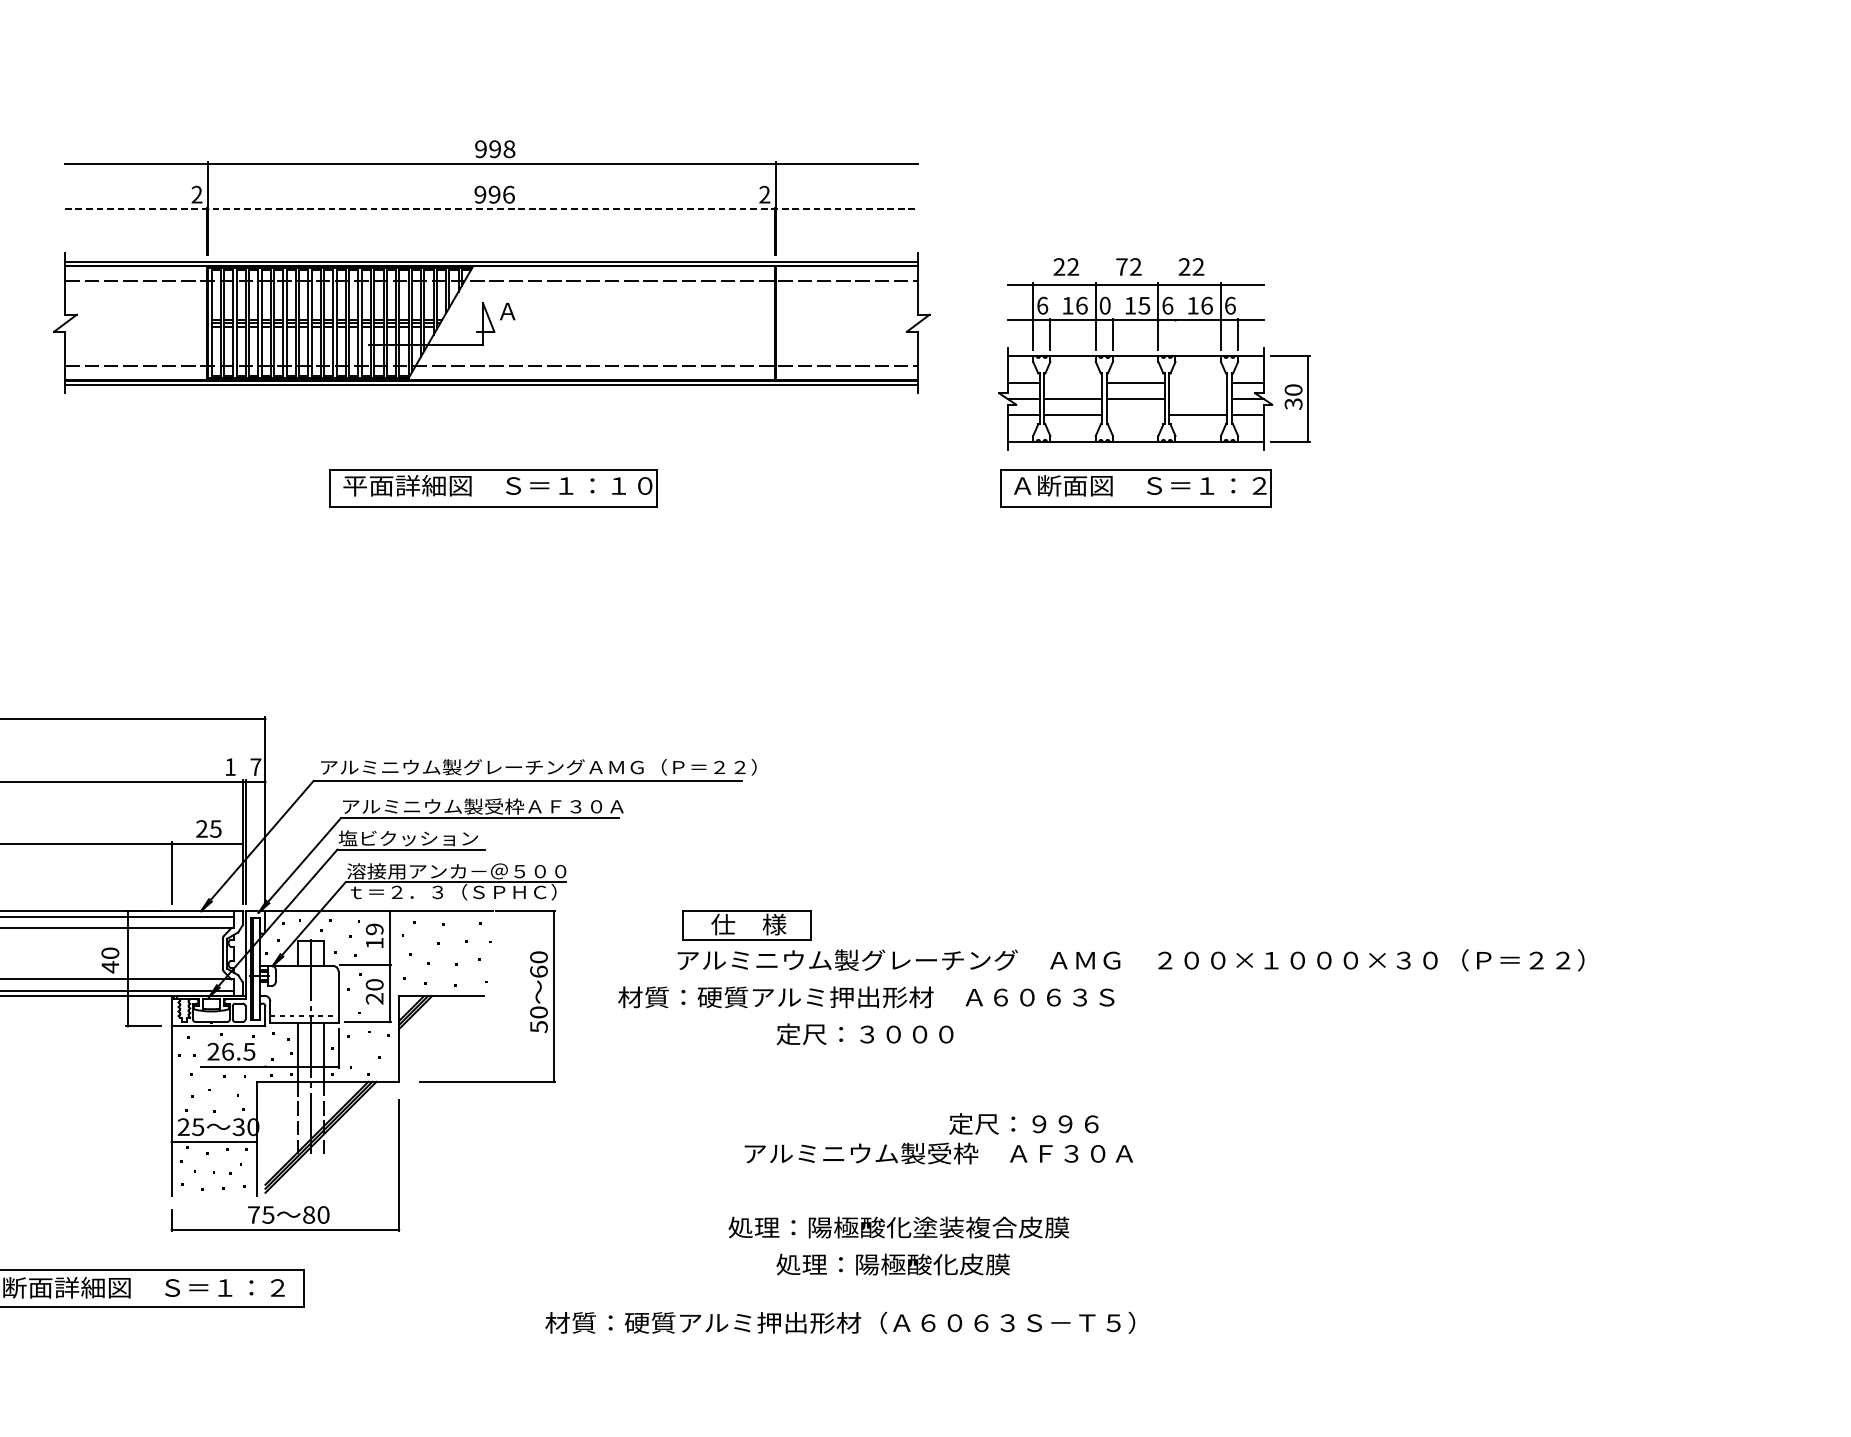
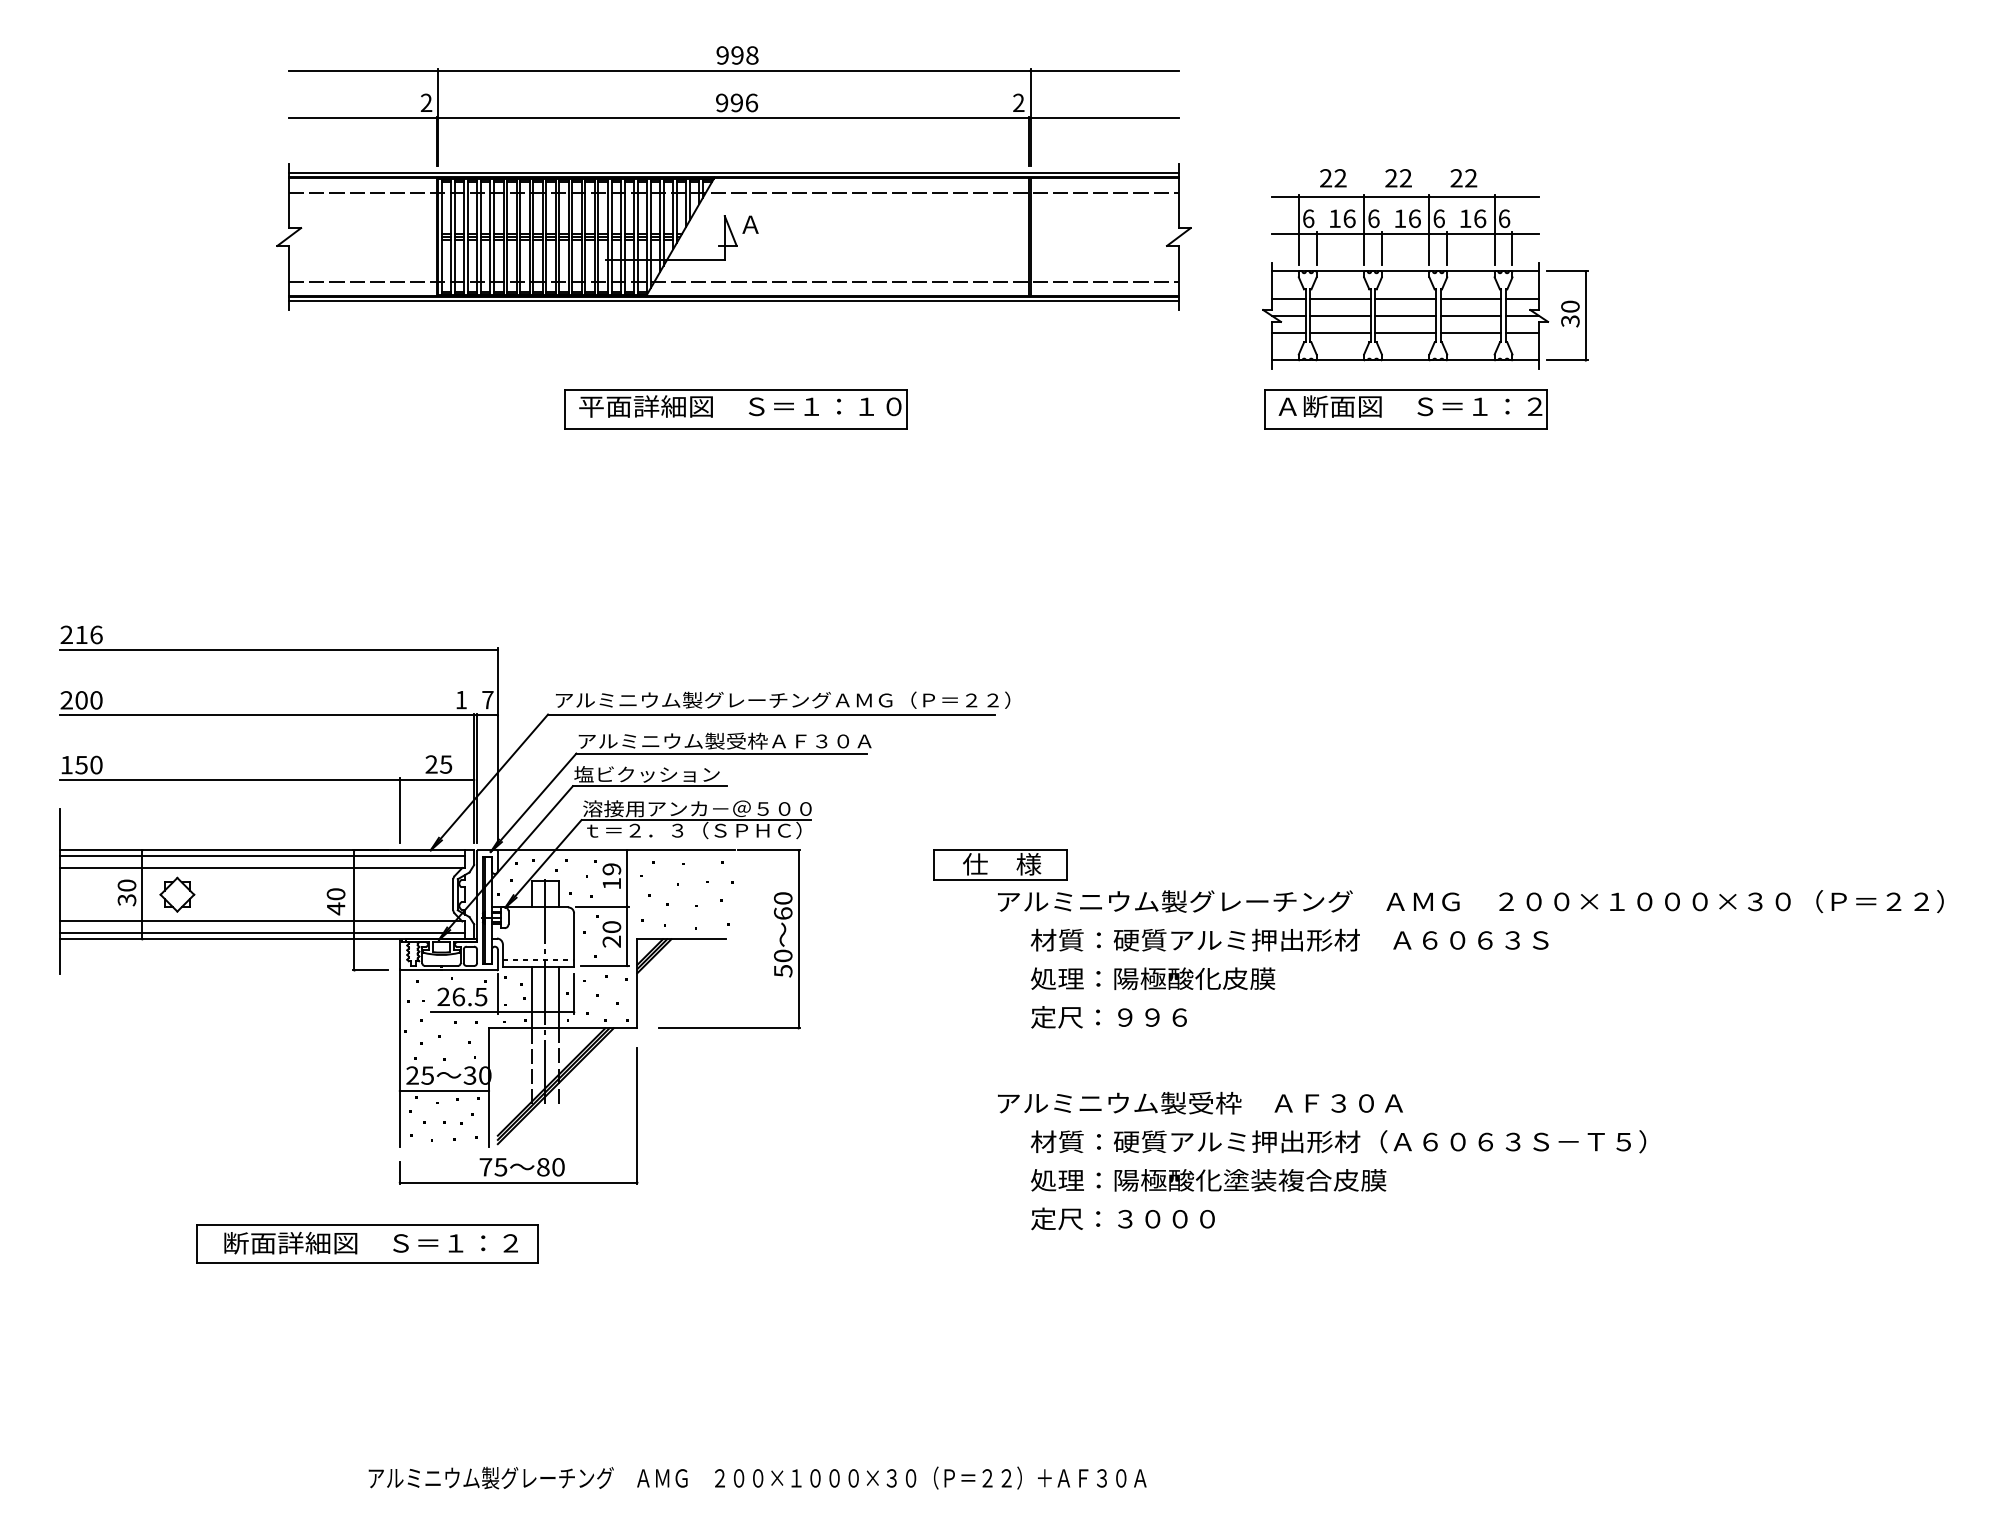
line: (492, 209) -> (734, 118), dashed -> solid
text: (1122, 267) -> (1391, 178), 72 -> 22
text: (1104, 305) -> (1373, 218), 0 -> 6
text: (1144, 305) -> (1414, 218), 15 -> 16
line: (1175, 334) -> (1447, 248), added
line: (1072, 383) -> (1339, 299), added
line: (1197, 383) -> (1470, 299), added
line: (1197, 398) -> (1470, 315), added
line: (1135, 414) -> (1405, 332), added
text: (1130, 960) -> (1470, 901), moved
text: (866, 996) -> (1289, 939), moved
text: (892, 1034) -> (1152, 978), 定尺：３０００ -> 処理：陽極酸化皮膜
line: (265, 1048) -> (497, 993), added
text: (1023, 1124) -> (1108, 1017), moved
text: (898, 1227) -> (1208, 1180), moved
text: (892, 1264) -> (1152, 1218), 処理：陽極酸化皮膜 -> 定尺：３０００
text: (840, 1322) -> (1338, 1141), moved

